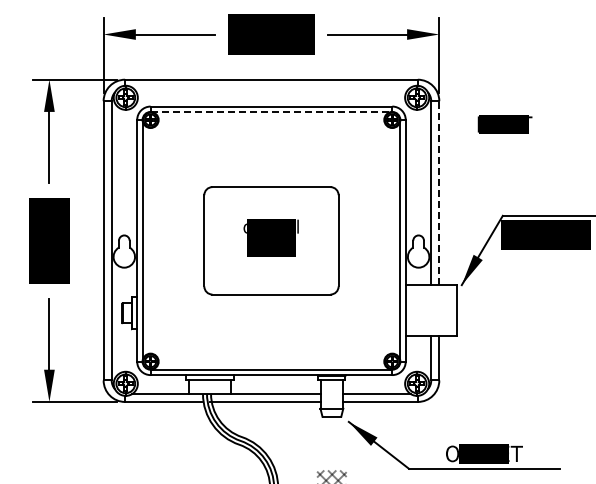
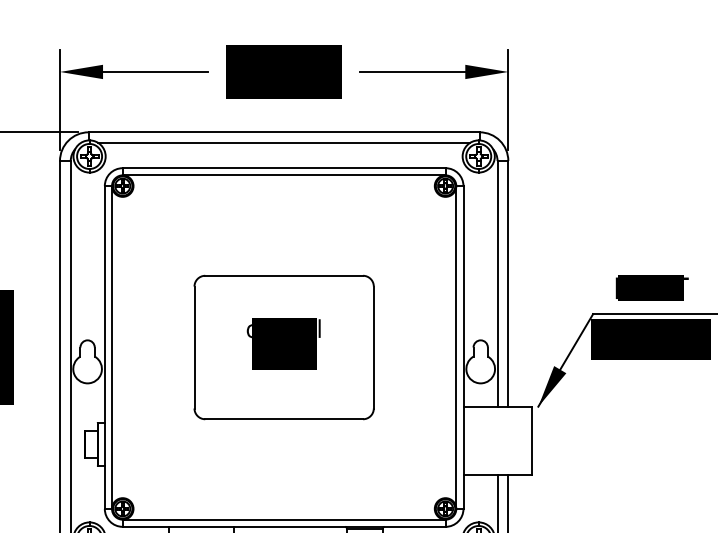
line: (271, 87) -> (284, 142), added
line: (271, 111) -> (284, 174), dashed -> solid
text: (504, 124) -> (651, 288), moved
line: (439, 193) -> (508, 284), dashed -> solid

